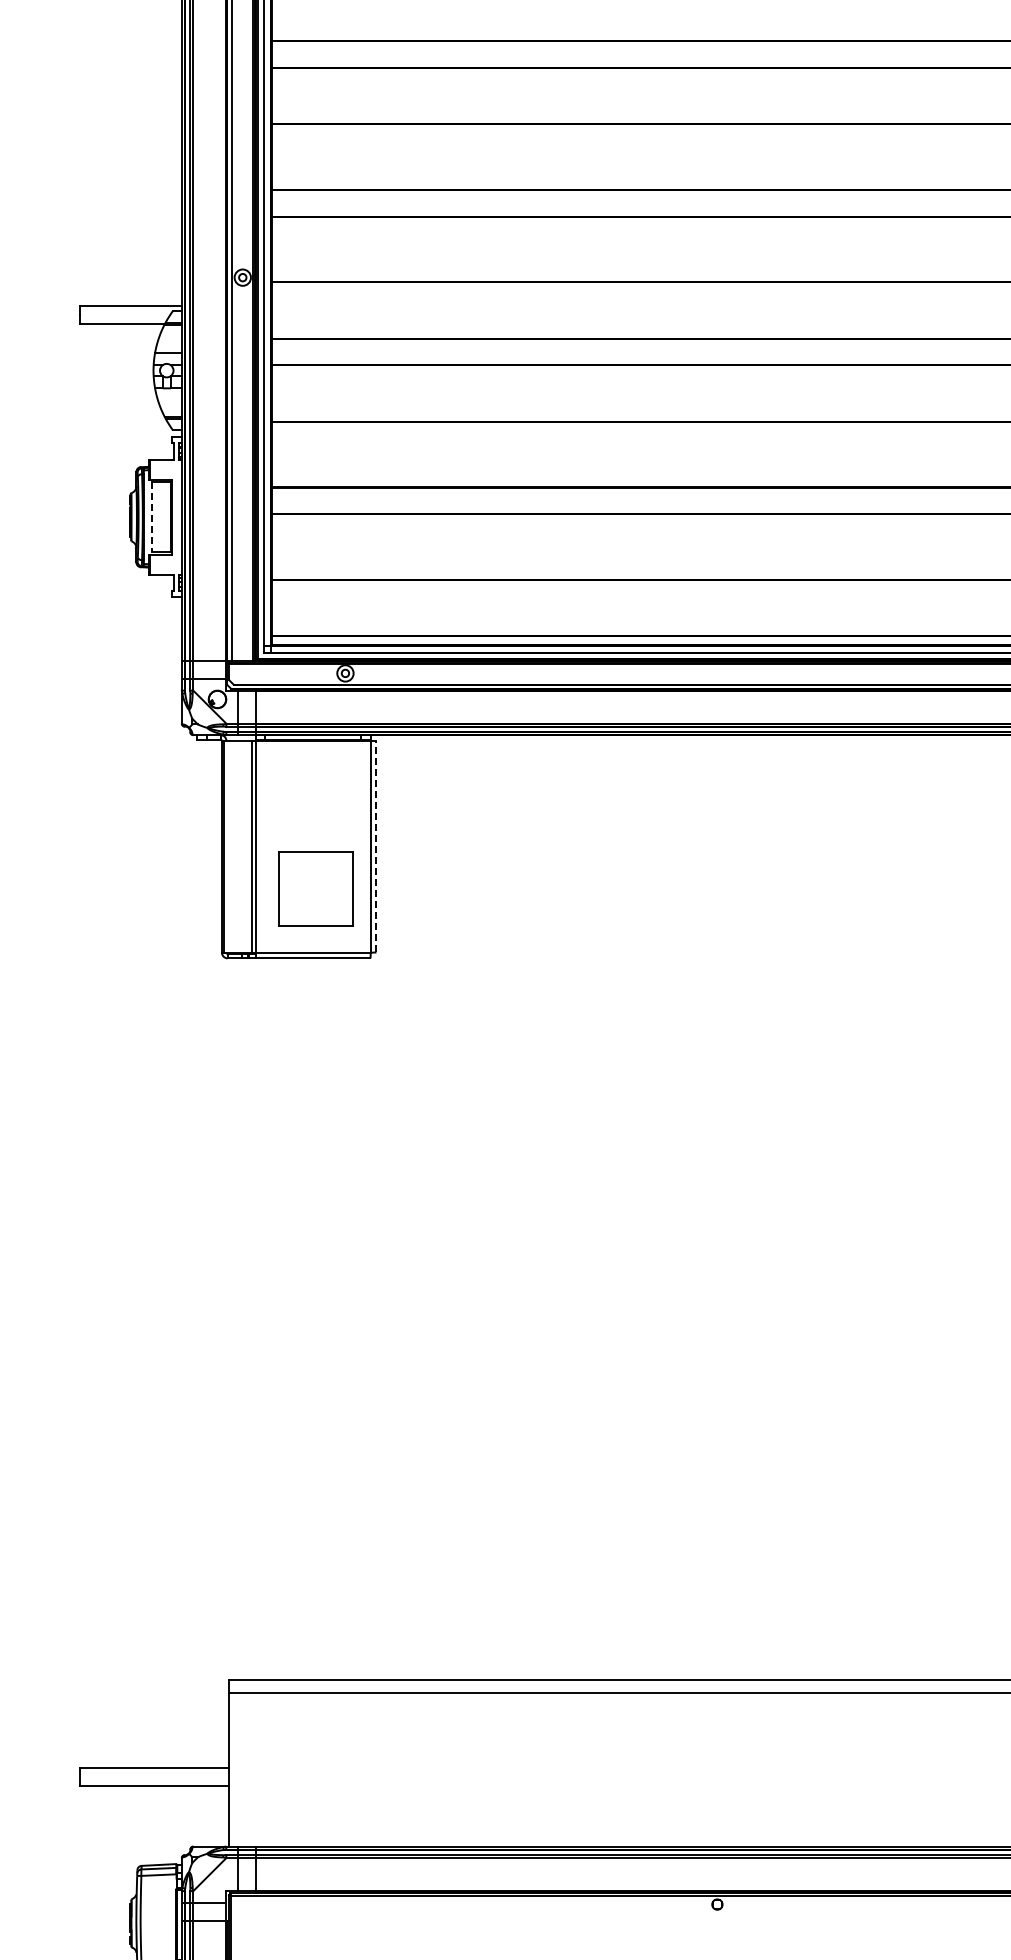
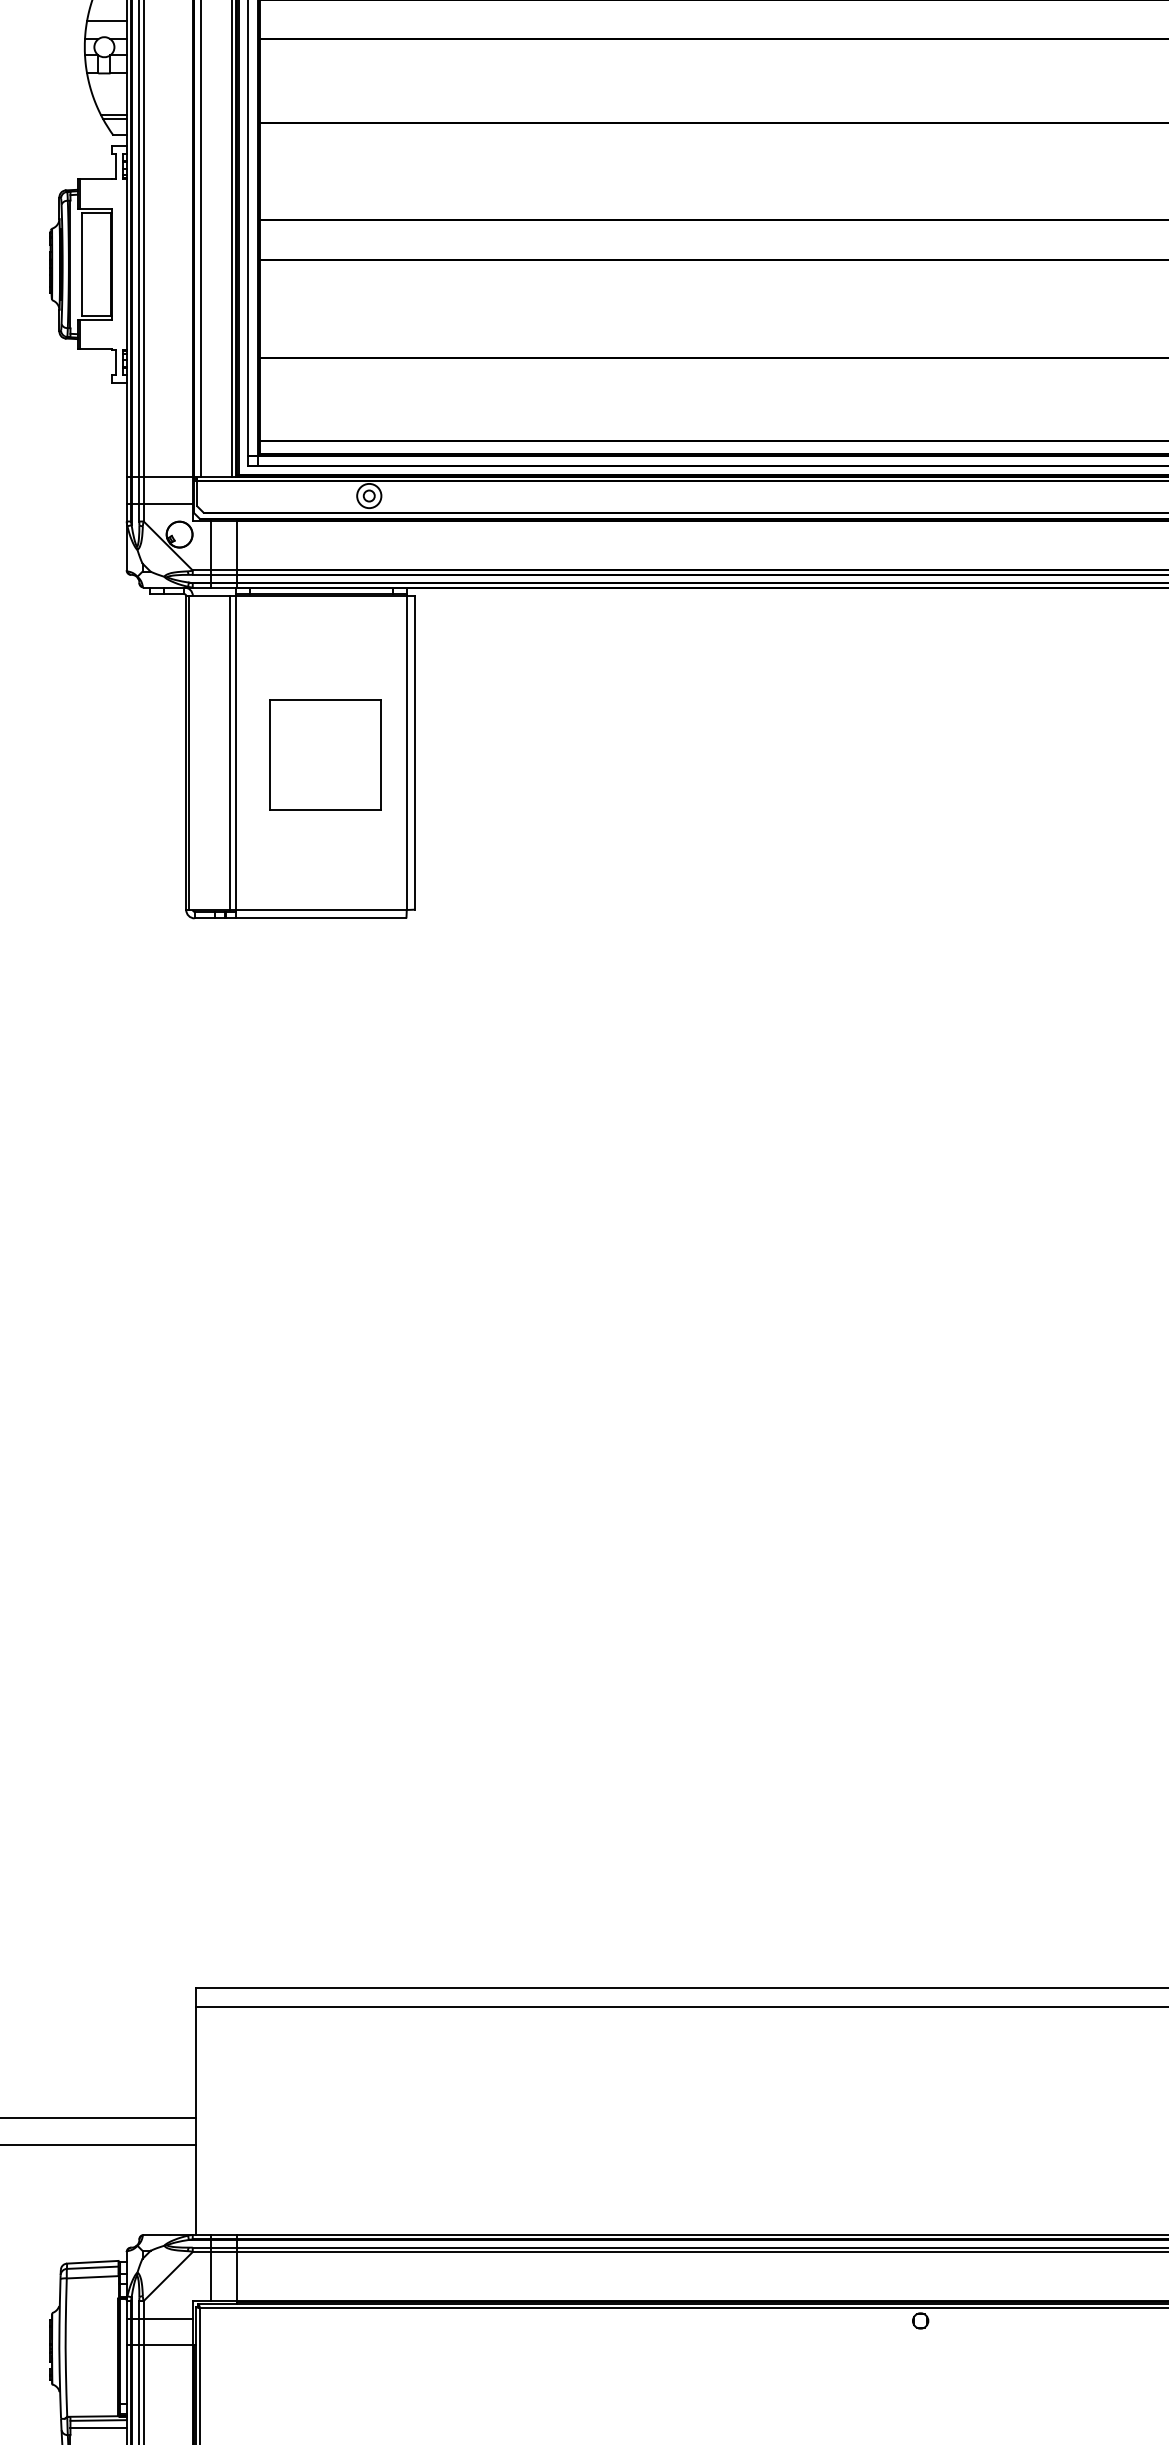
line: (151, 517) -> (81, 264), dashed -> solid
line: (376, 846) -> (415, 752), dashed -> solid
part: (315, 888) -> (324, 754), moved

